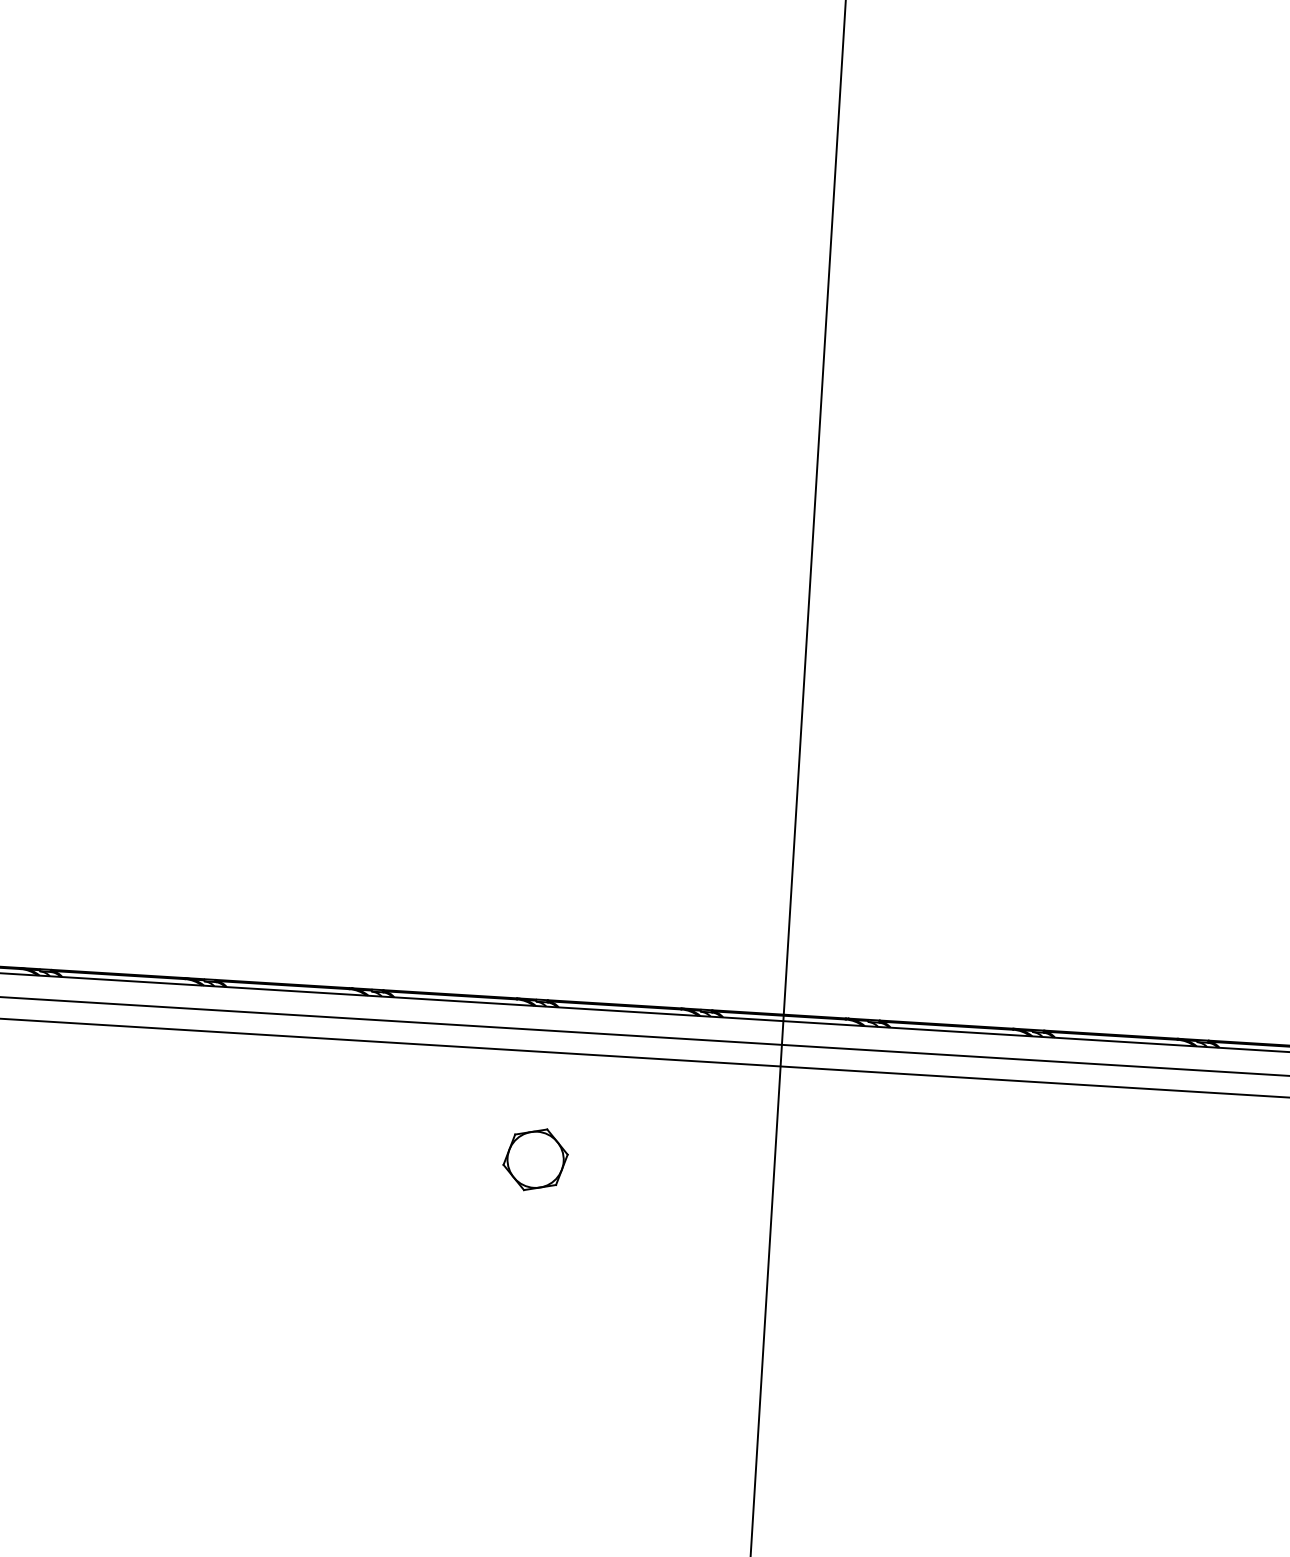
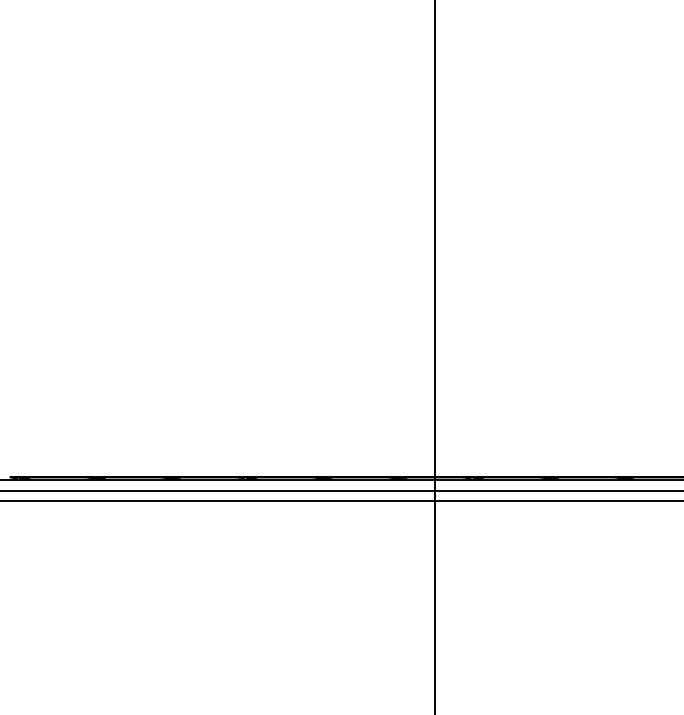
part: (534, 1158) -> (325, 549), removed

